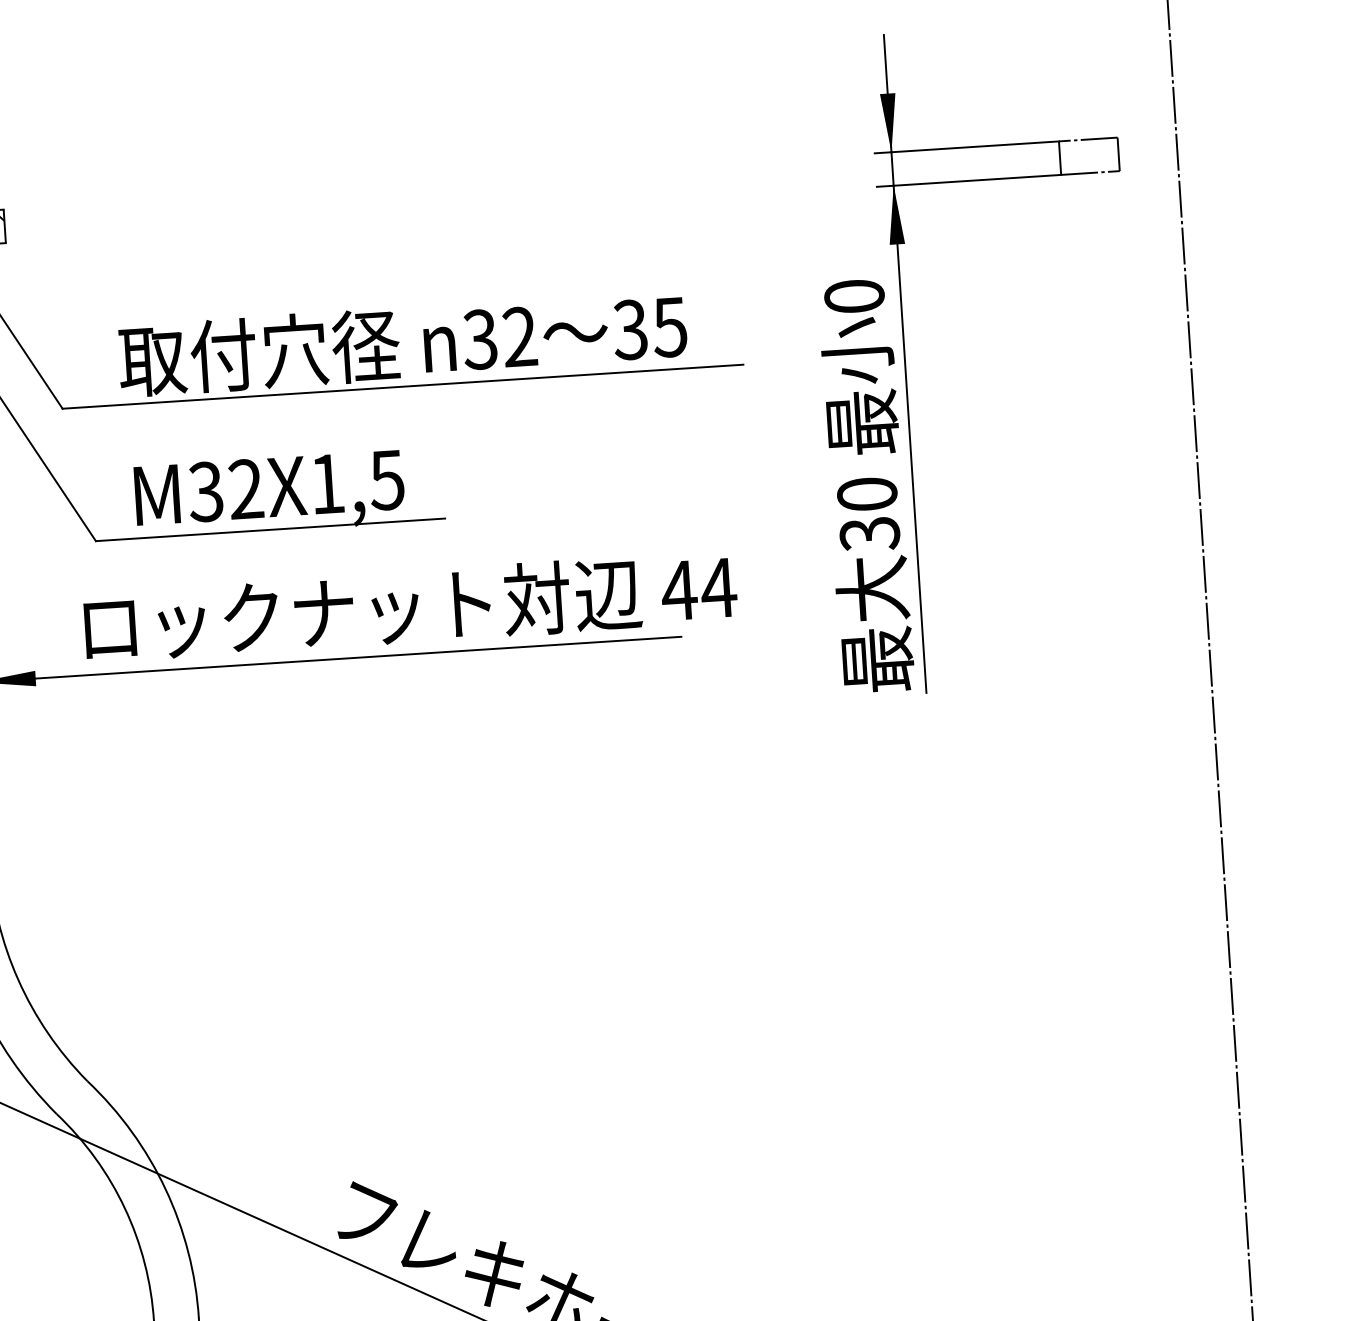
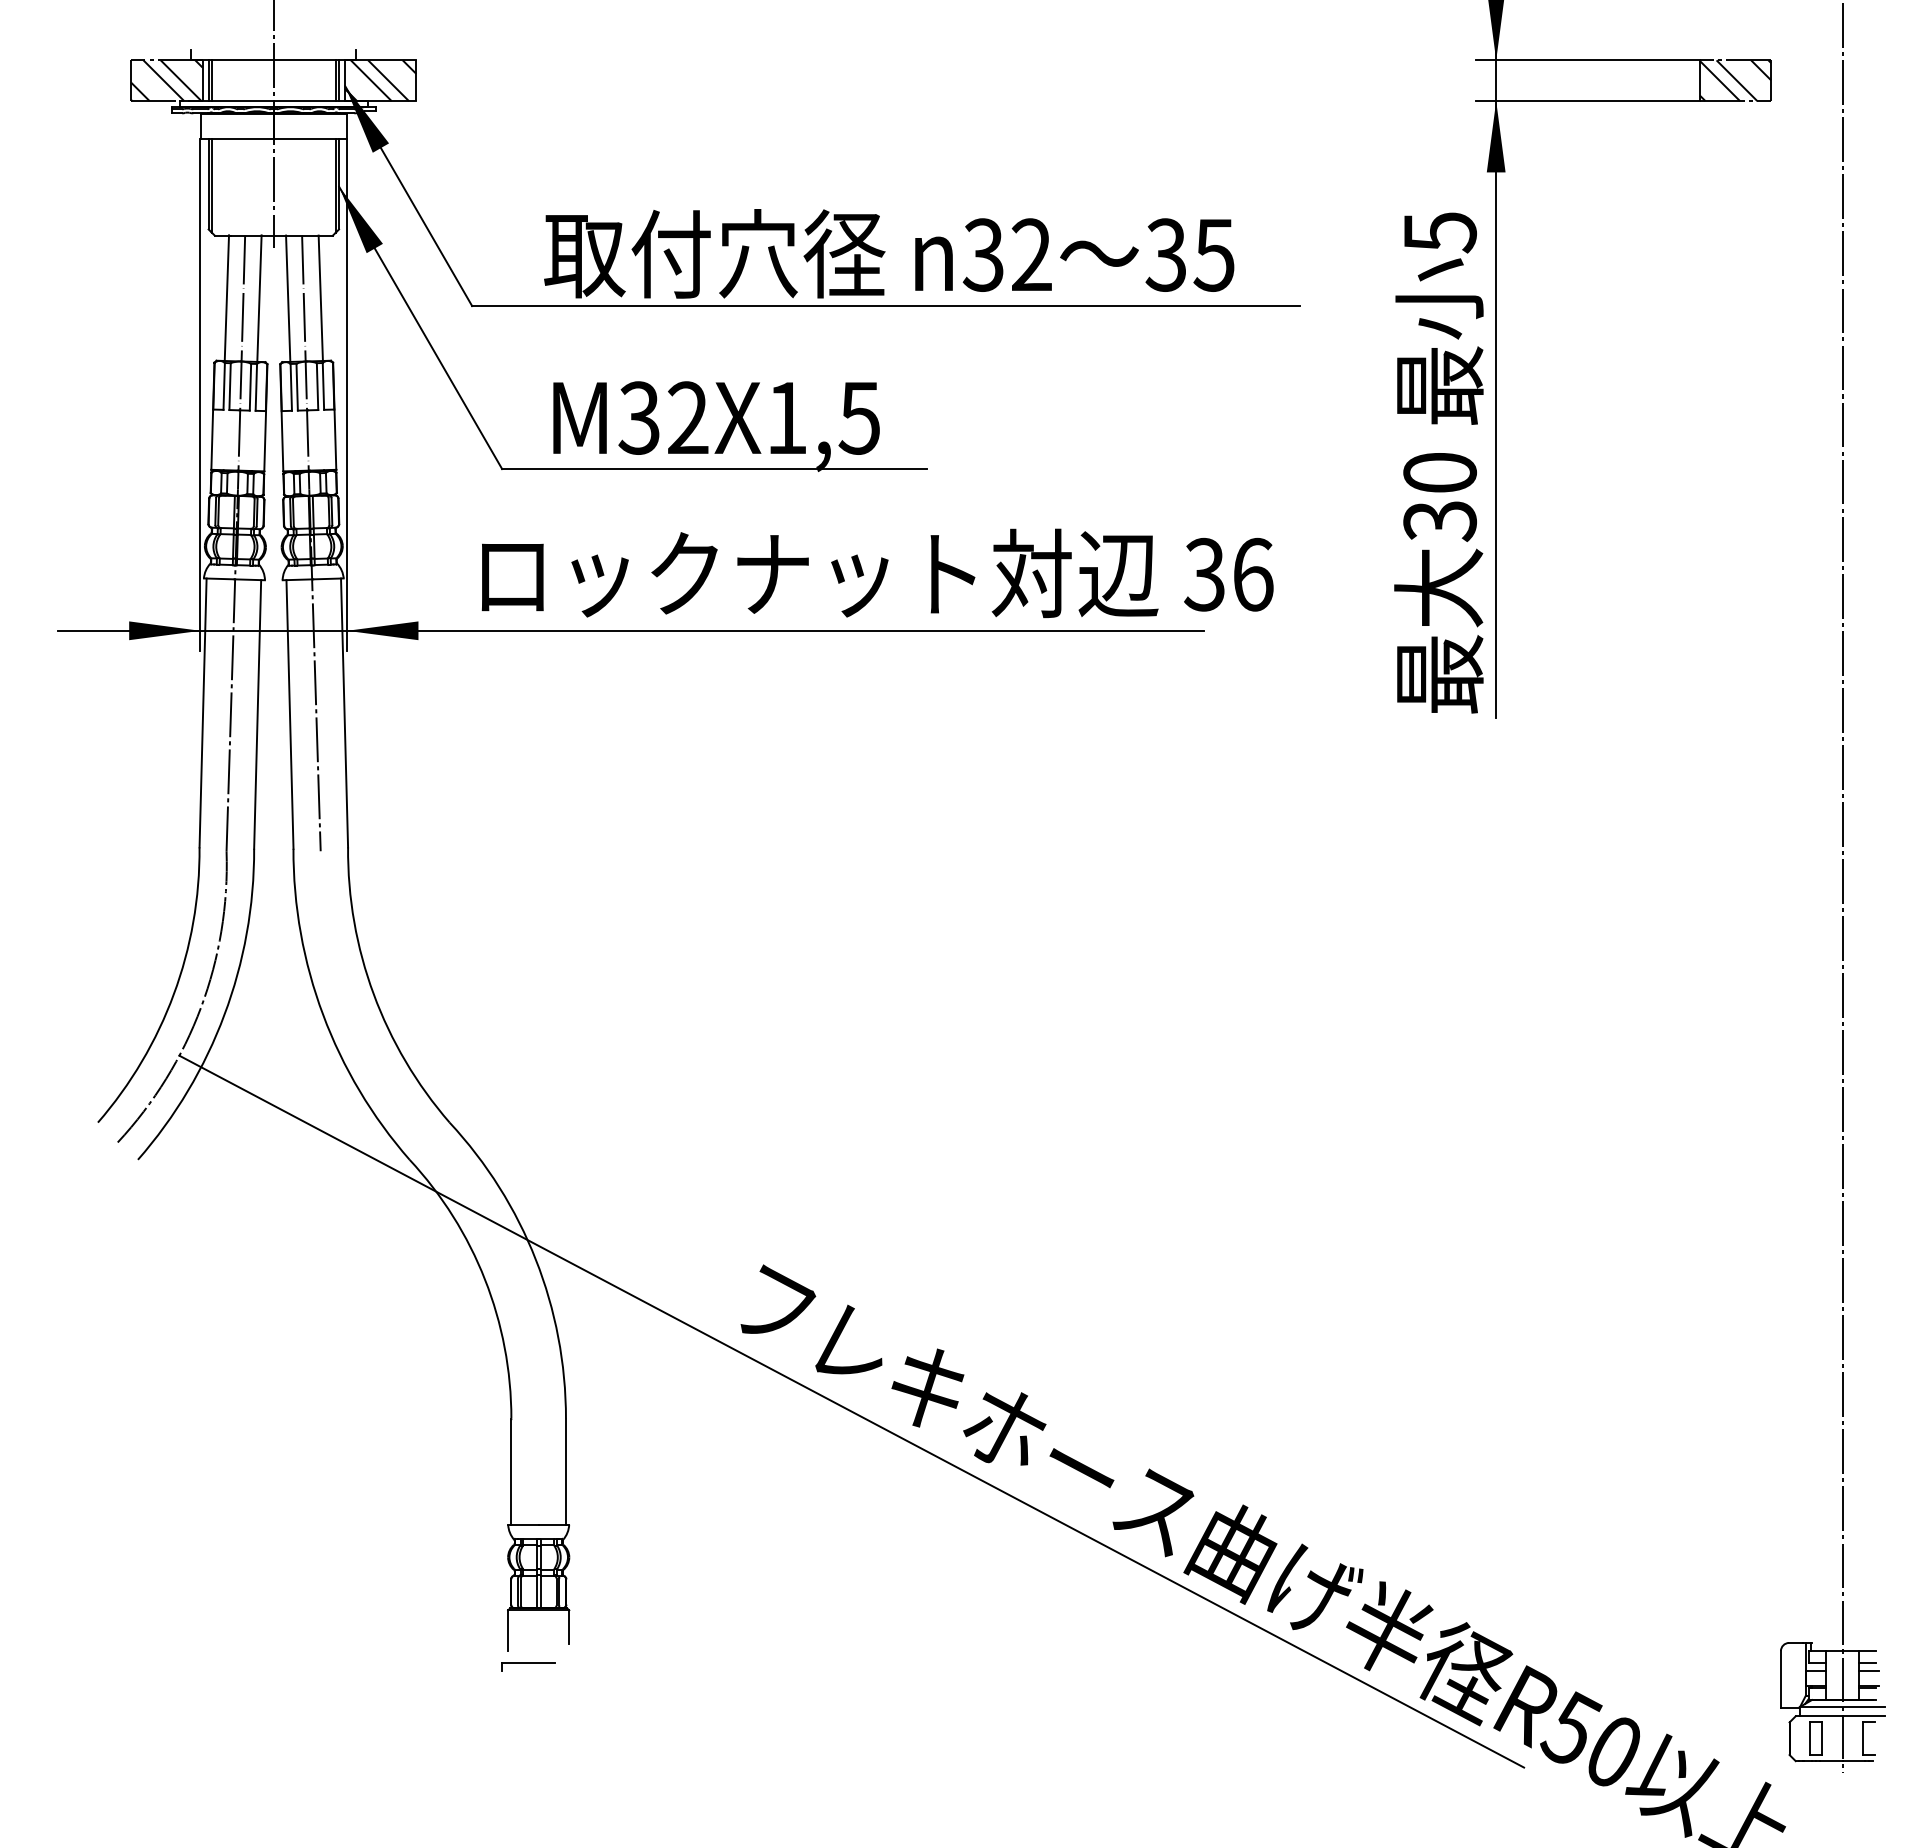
hatch: (1089, 156) -> (1735, 80), added
text: (854, 296) -> (1439, 232), 0 -> 5
text: (698, 589) -> (1228, 574), 44 -> 36

